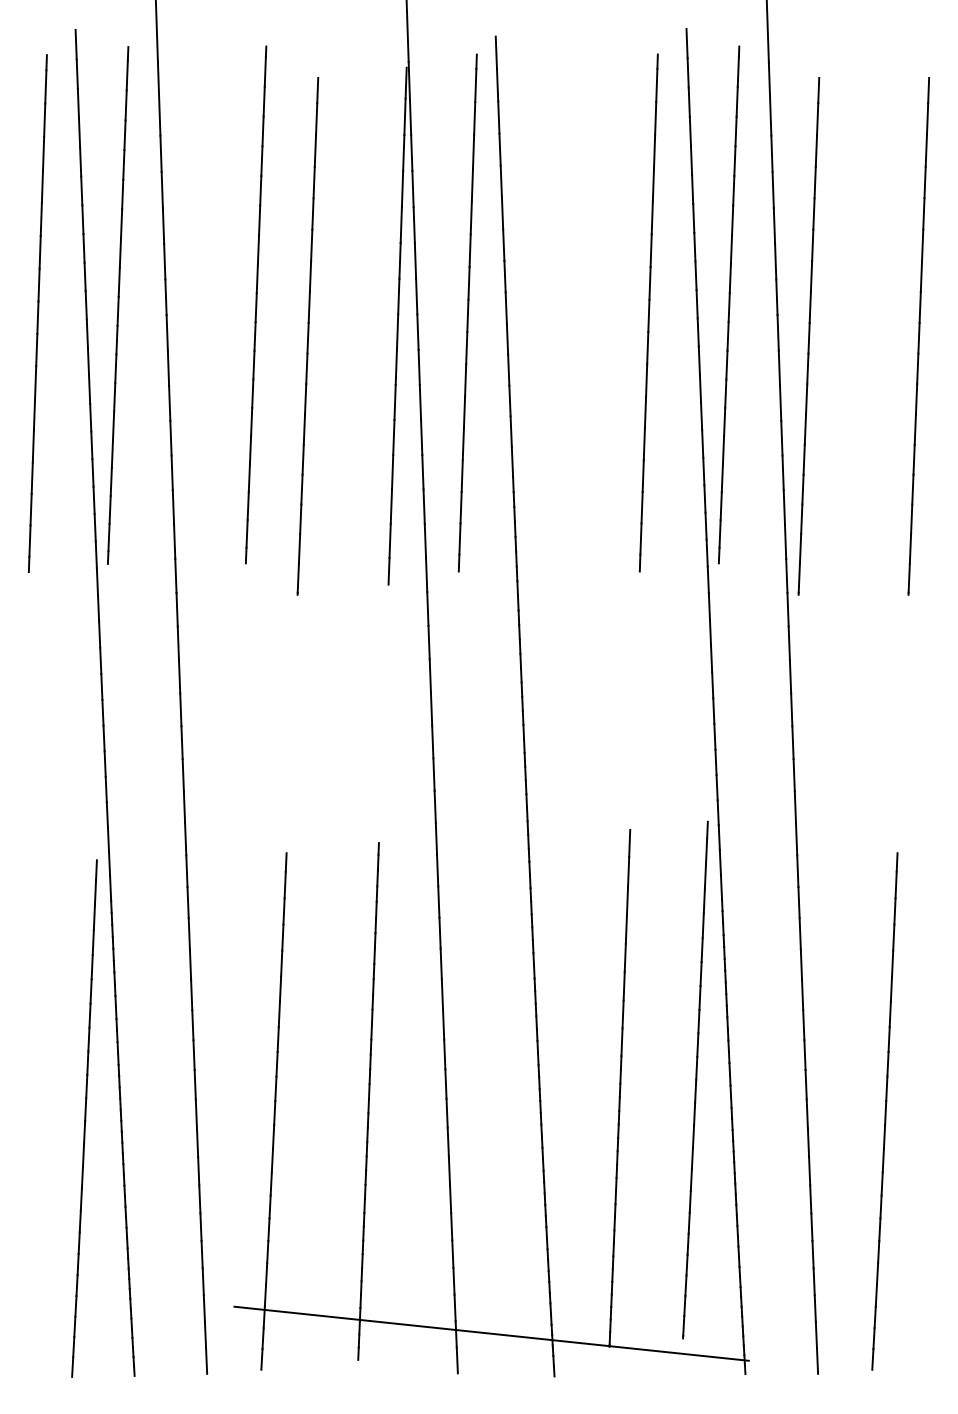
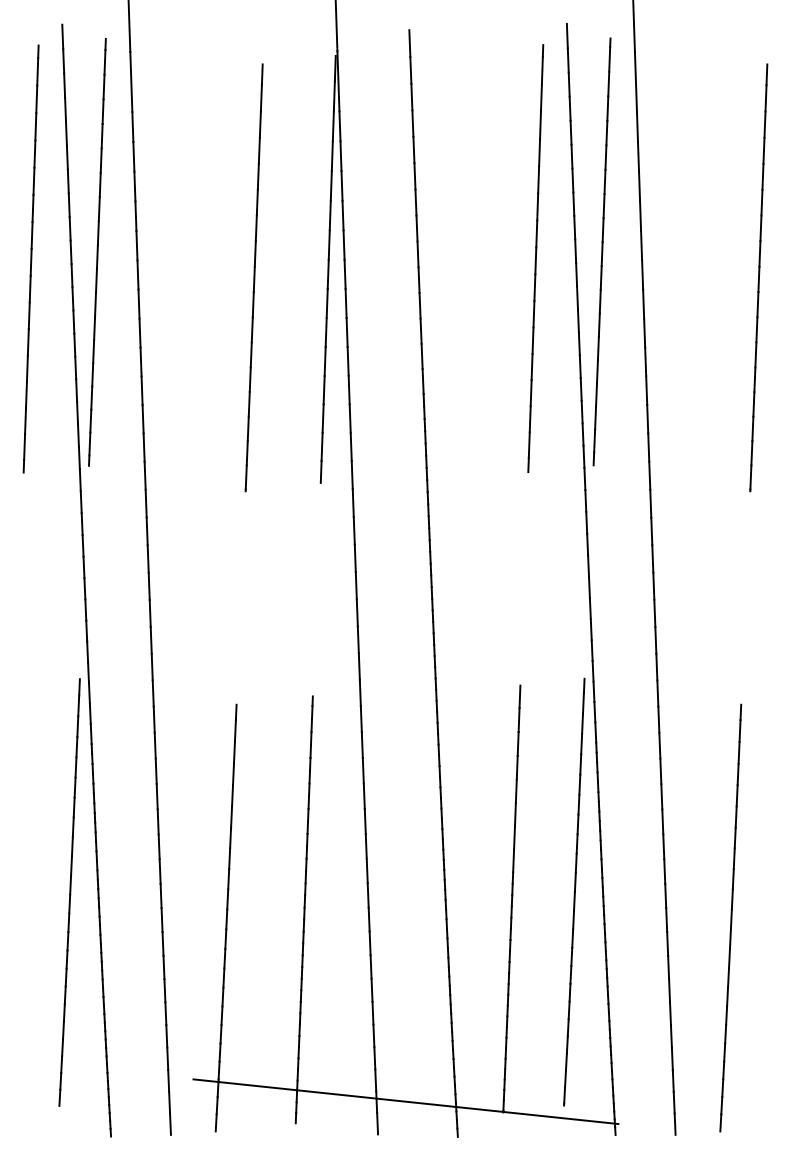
line: (256, 304) -> (211, 251), removed
line: (467, 312) -> (386, 258), removed
line: (808, 336) -> (667, 277), removed
line: (84, 1118) -> (69, 892), moved

